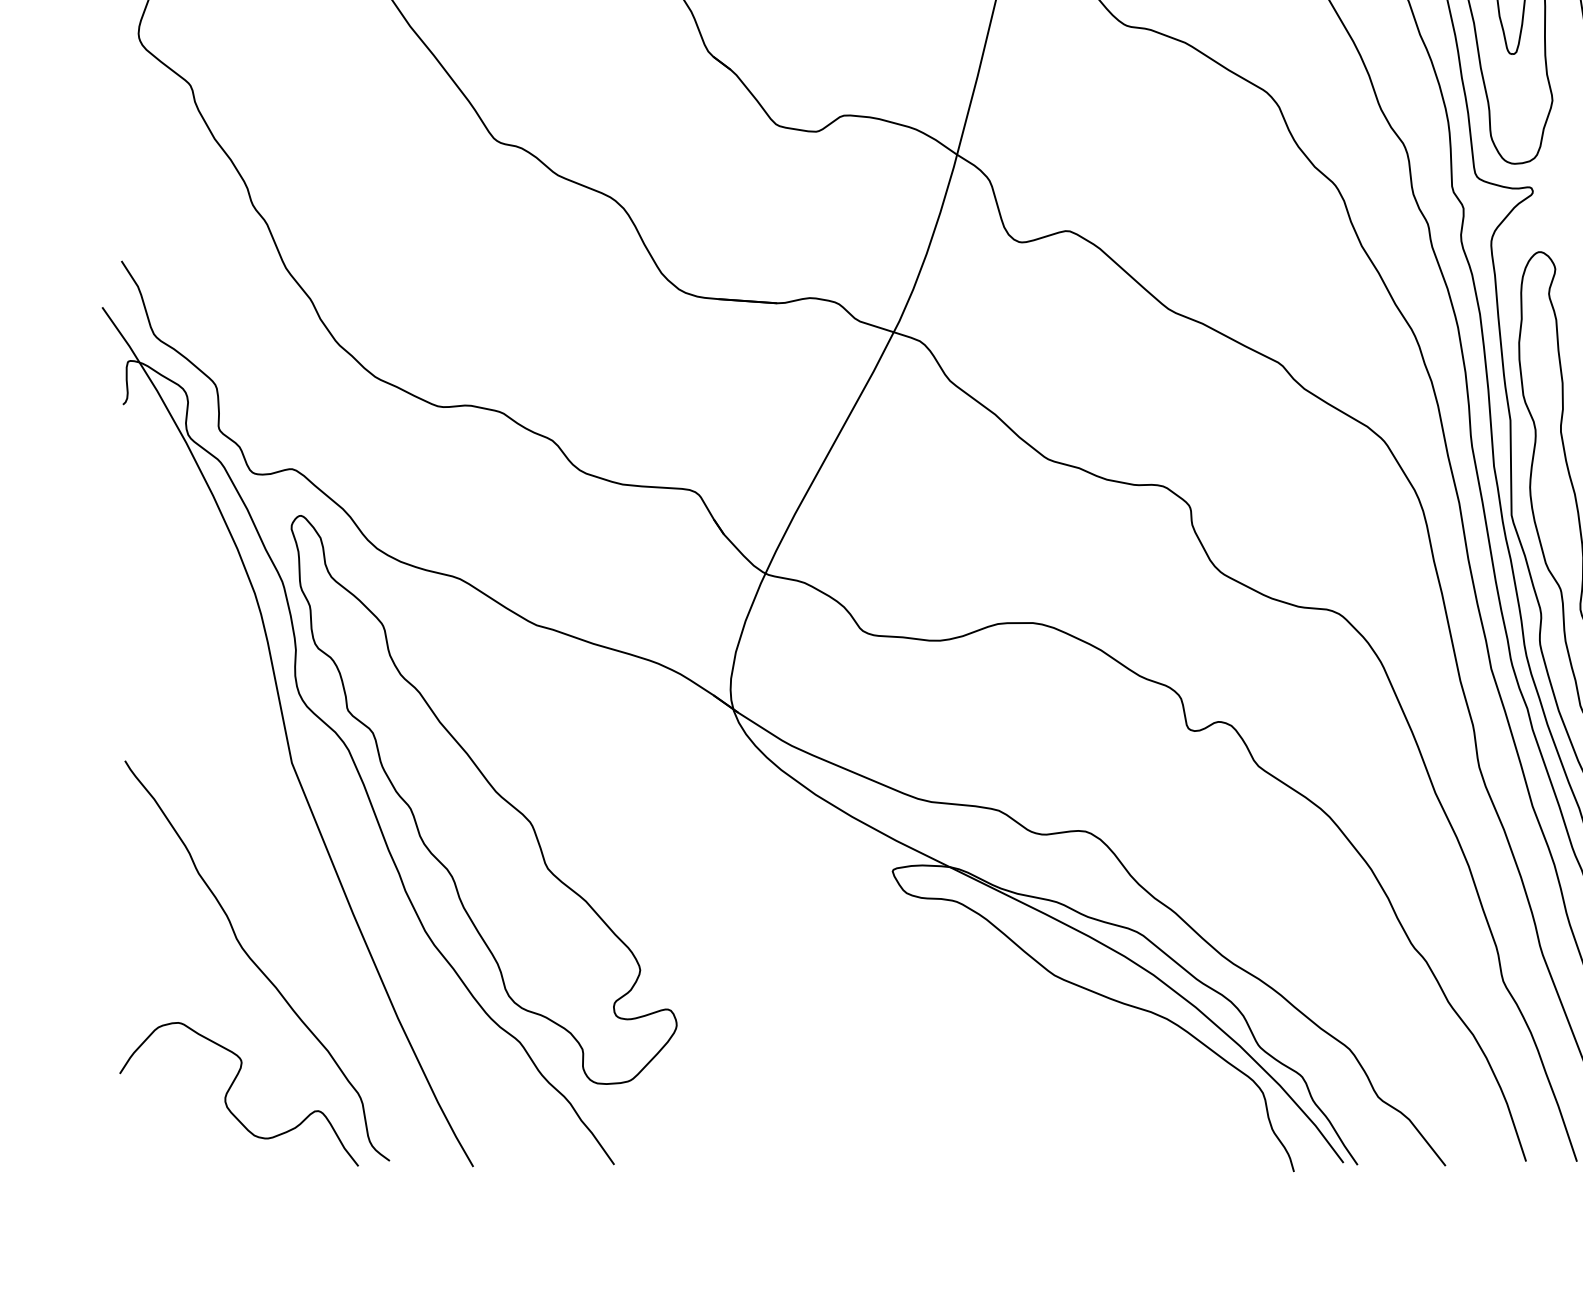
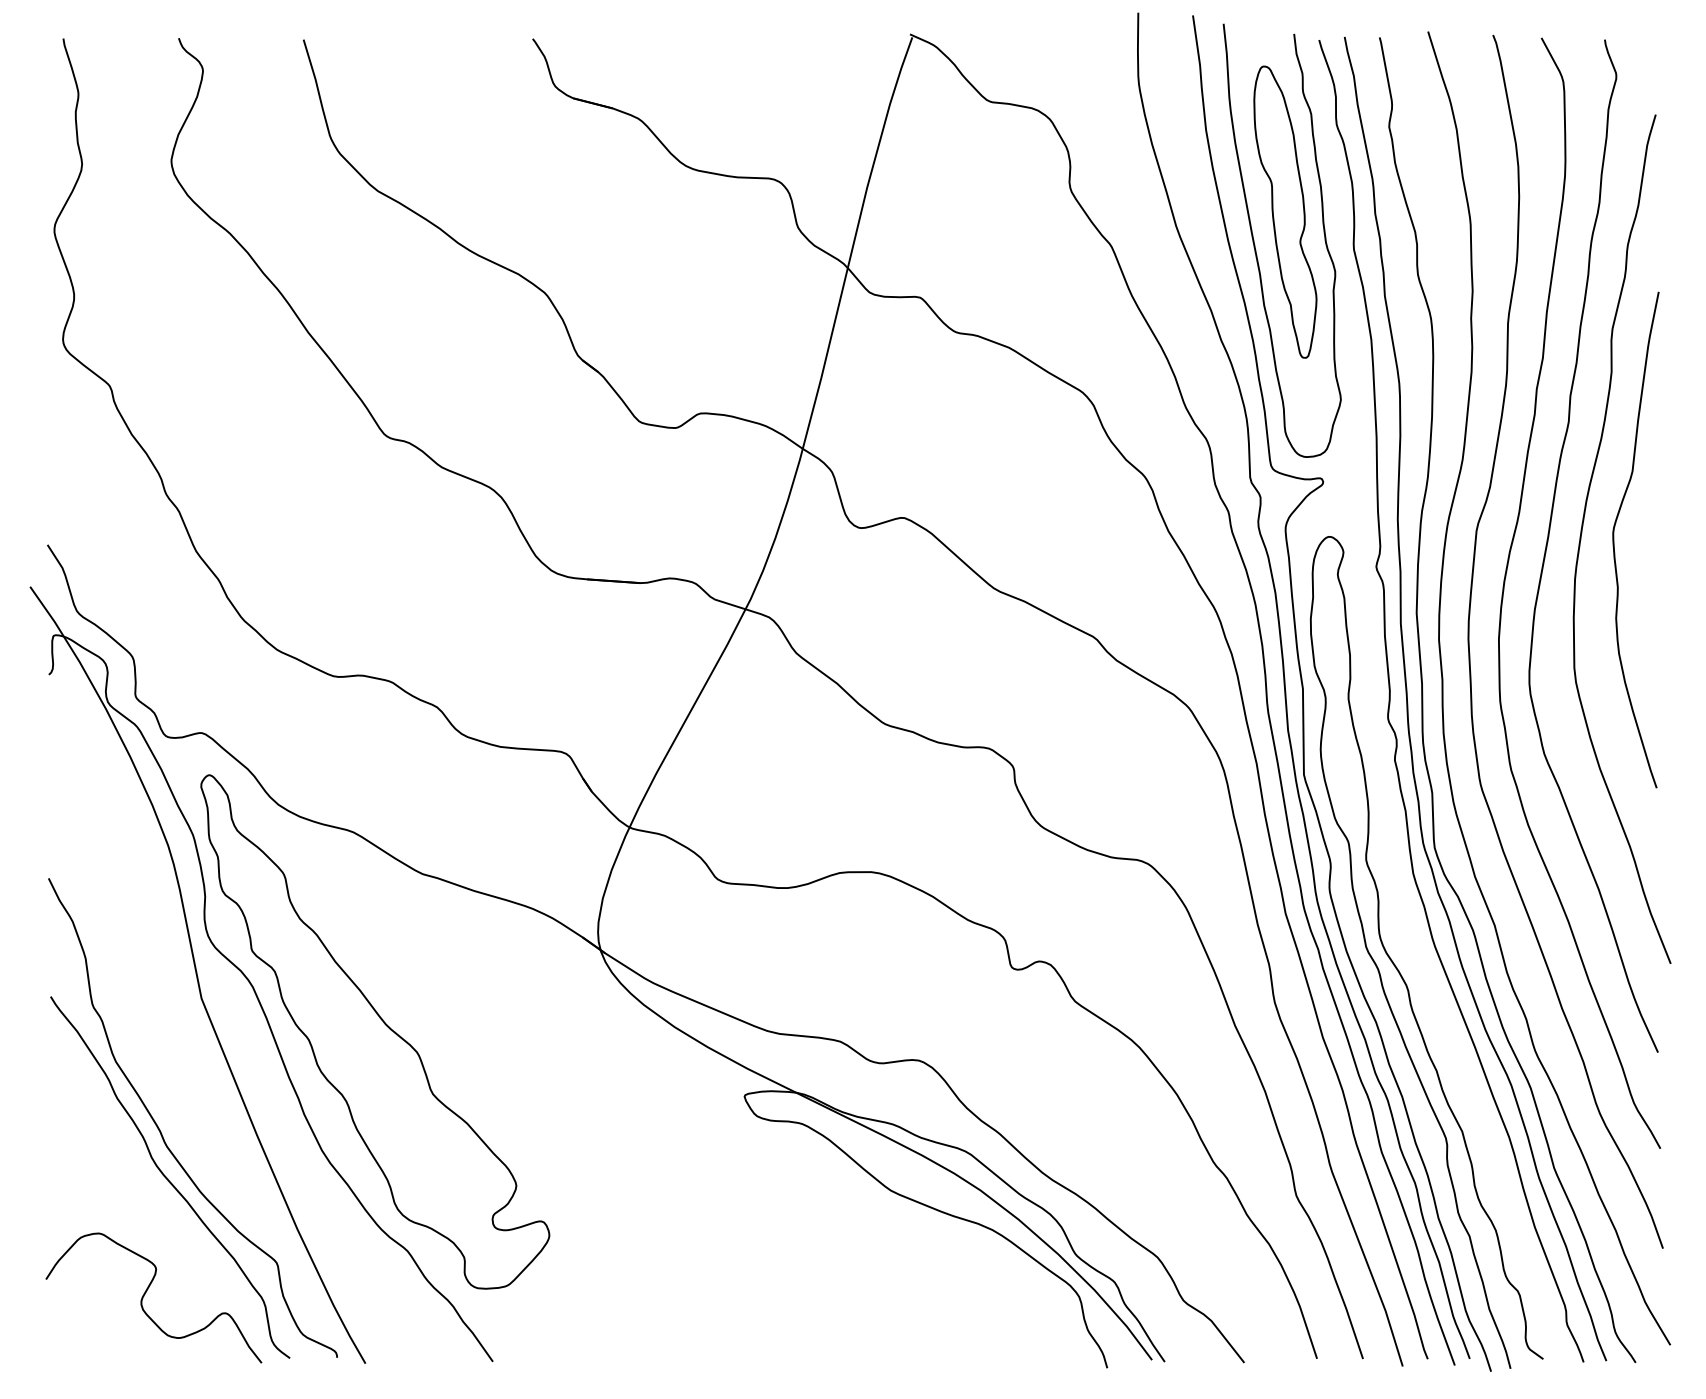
curve: (247, 910) -> (161, 1131), added

